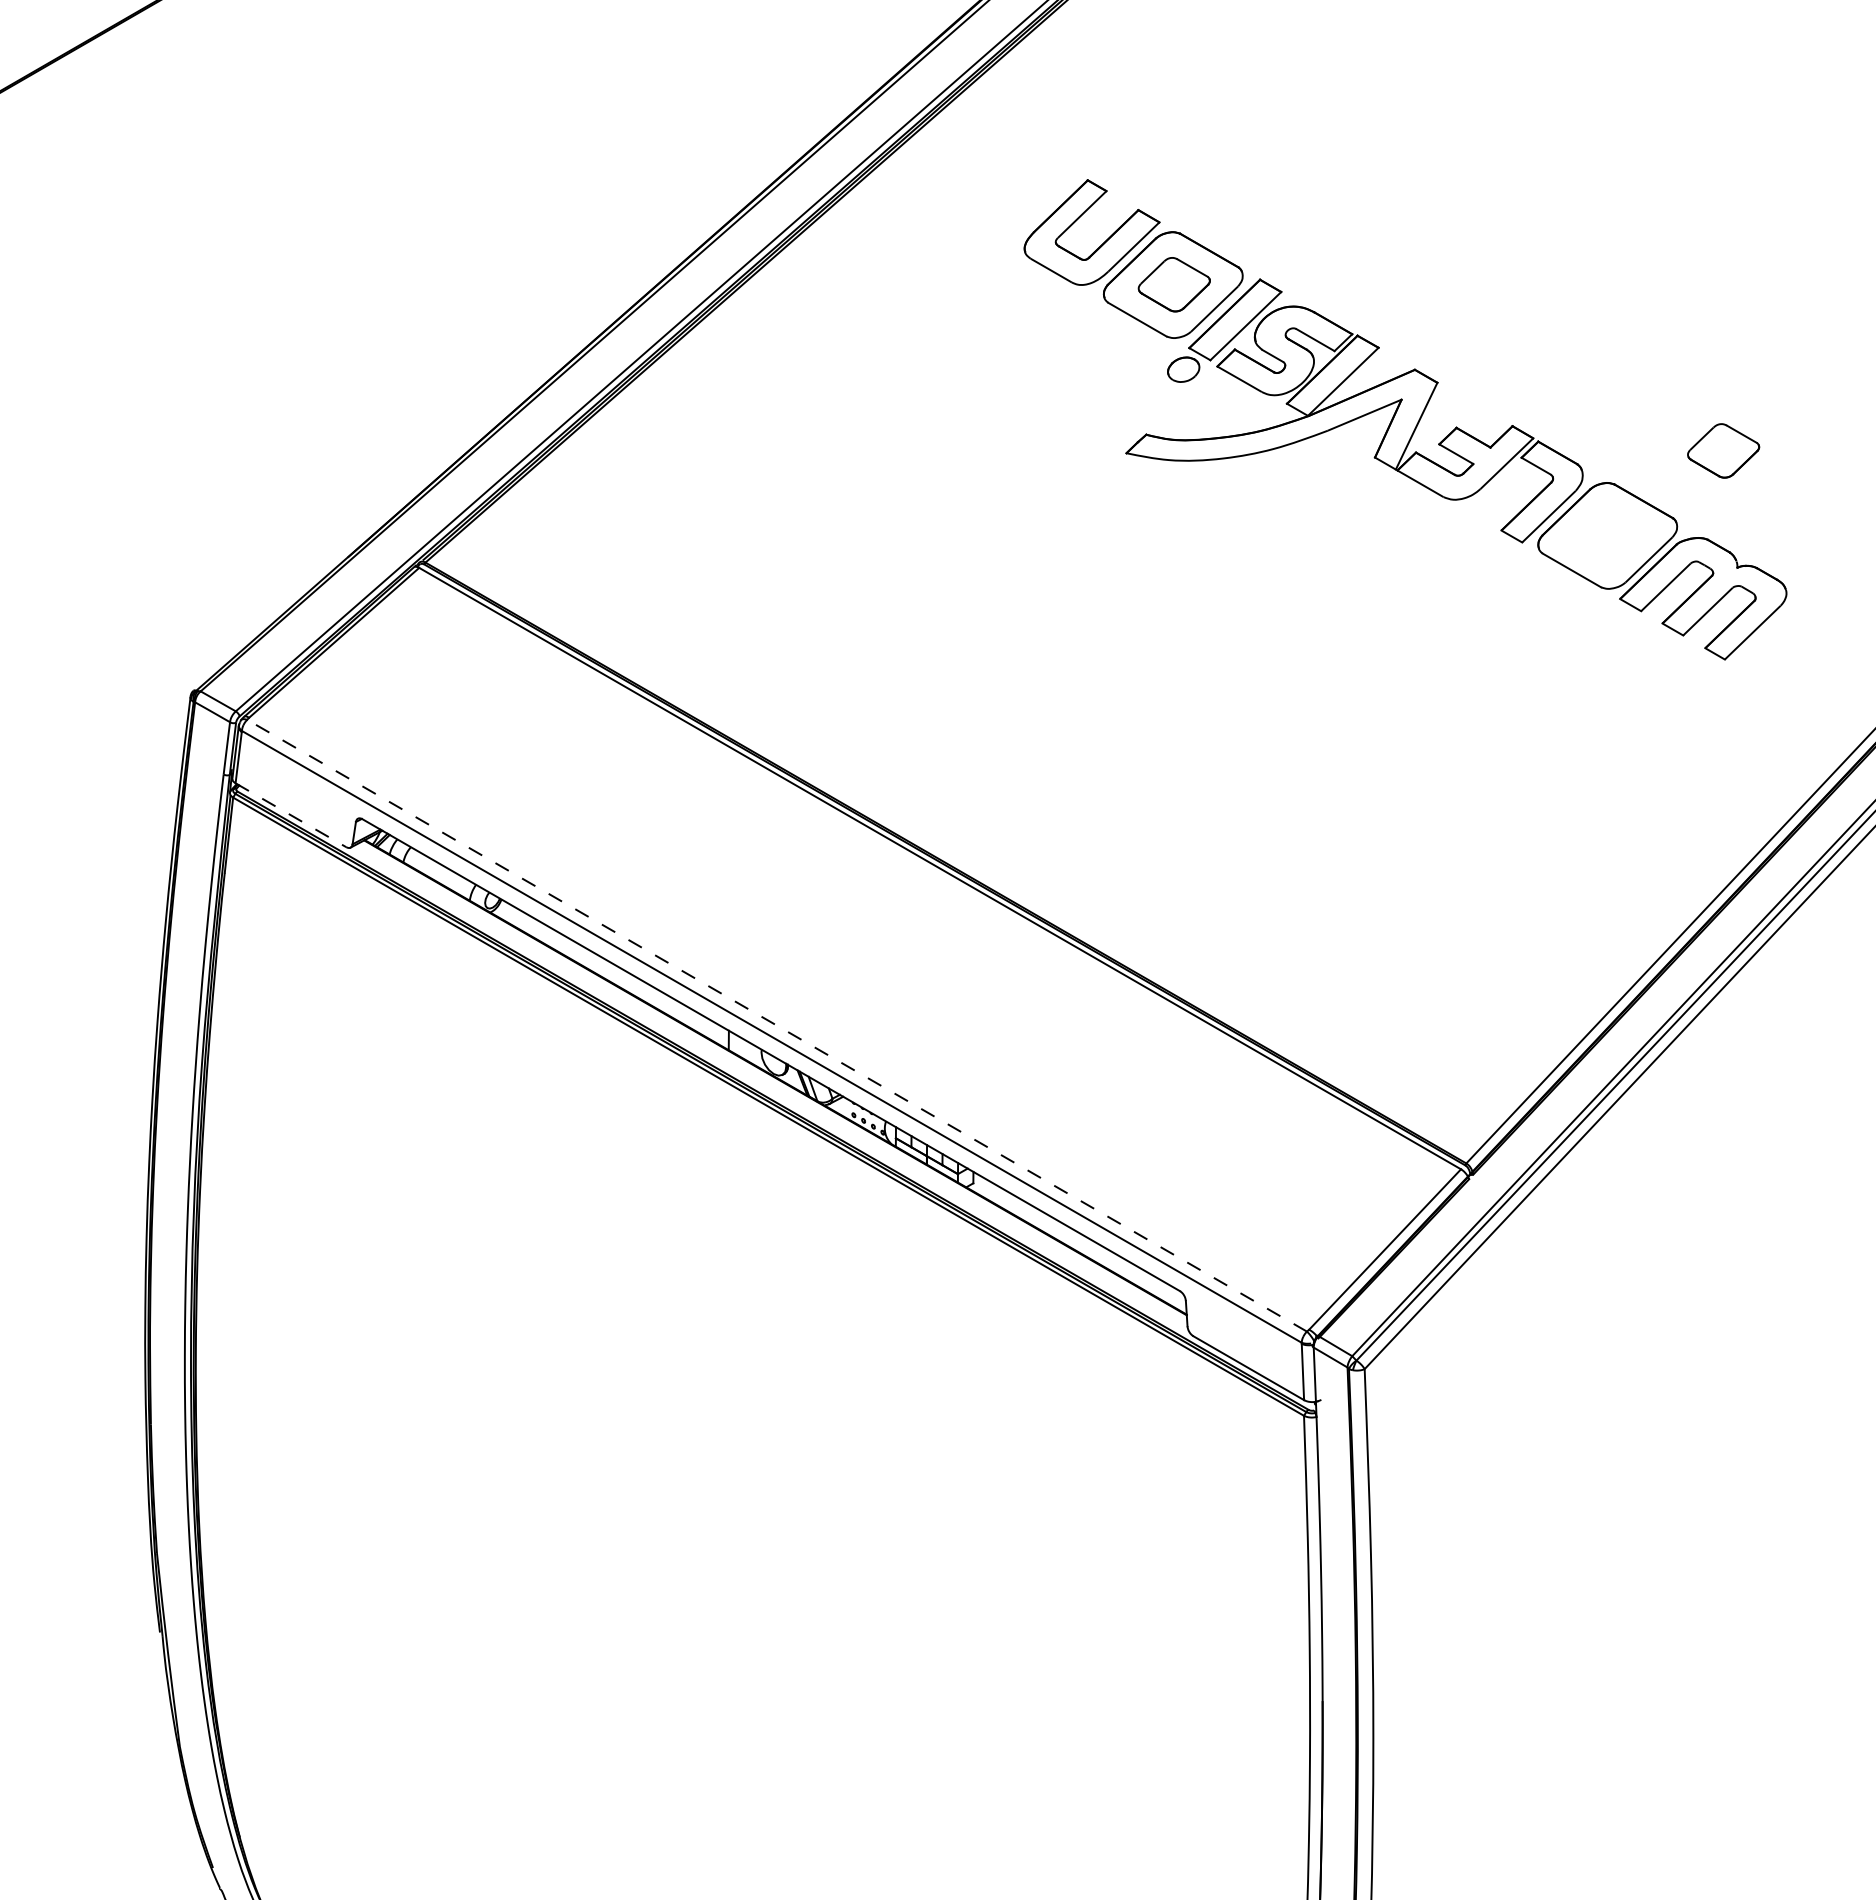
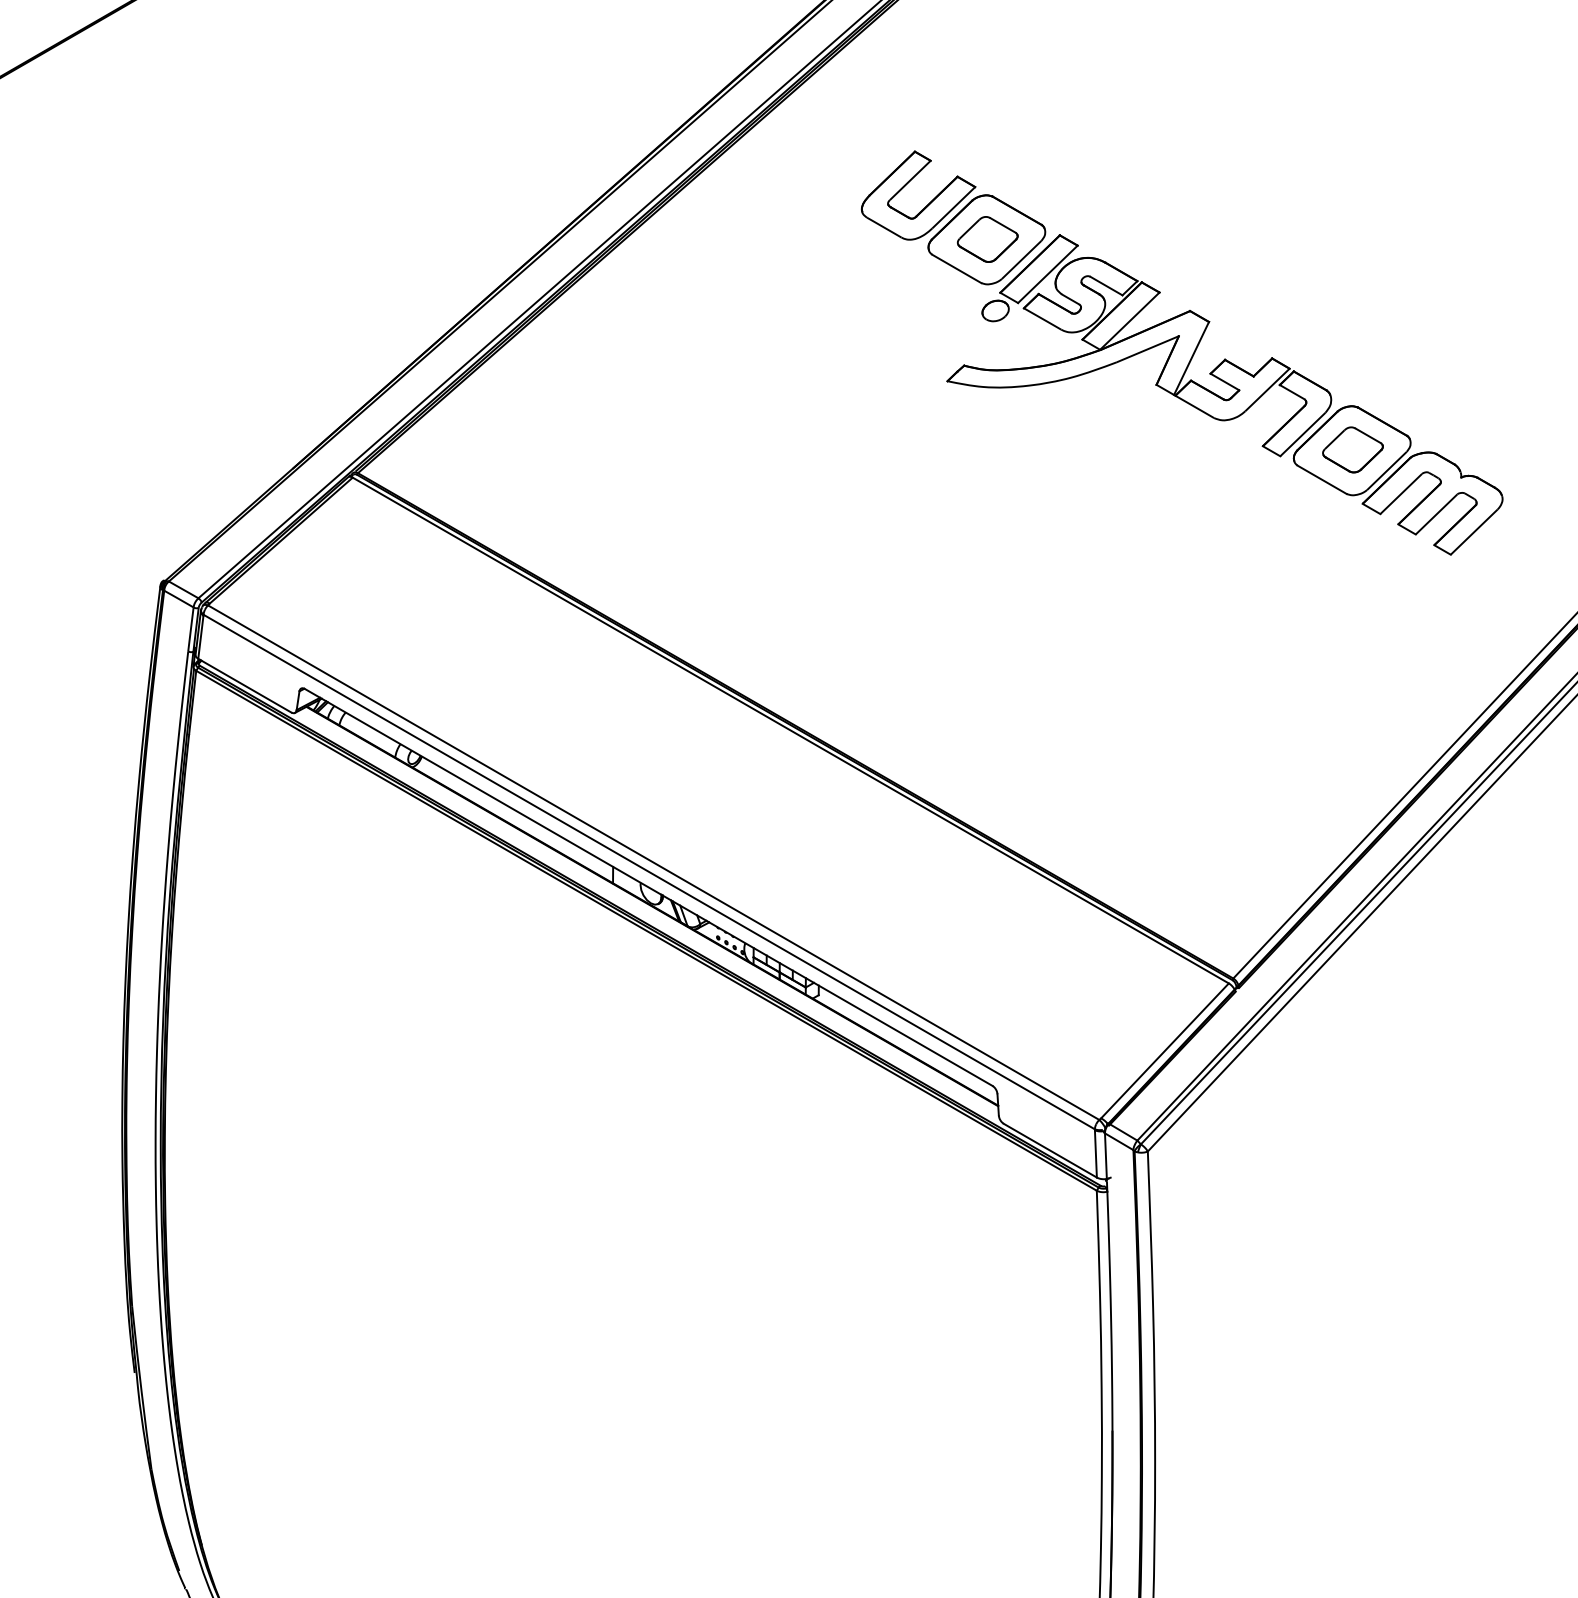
part: (1723, 450) -> (1352, 449), moved
line: (290, 815) -> (244, 685), dashed -> solid
line: (777, 1025) -> (654, 862), dashed -> solid

